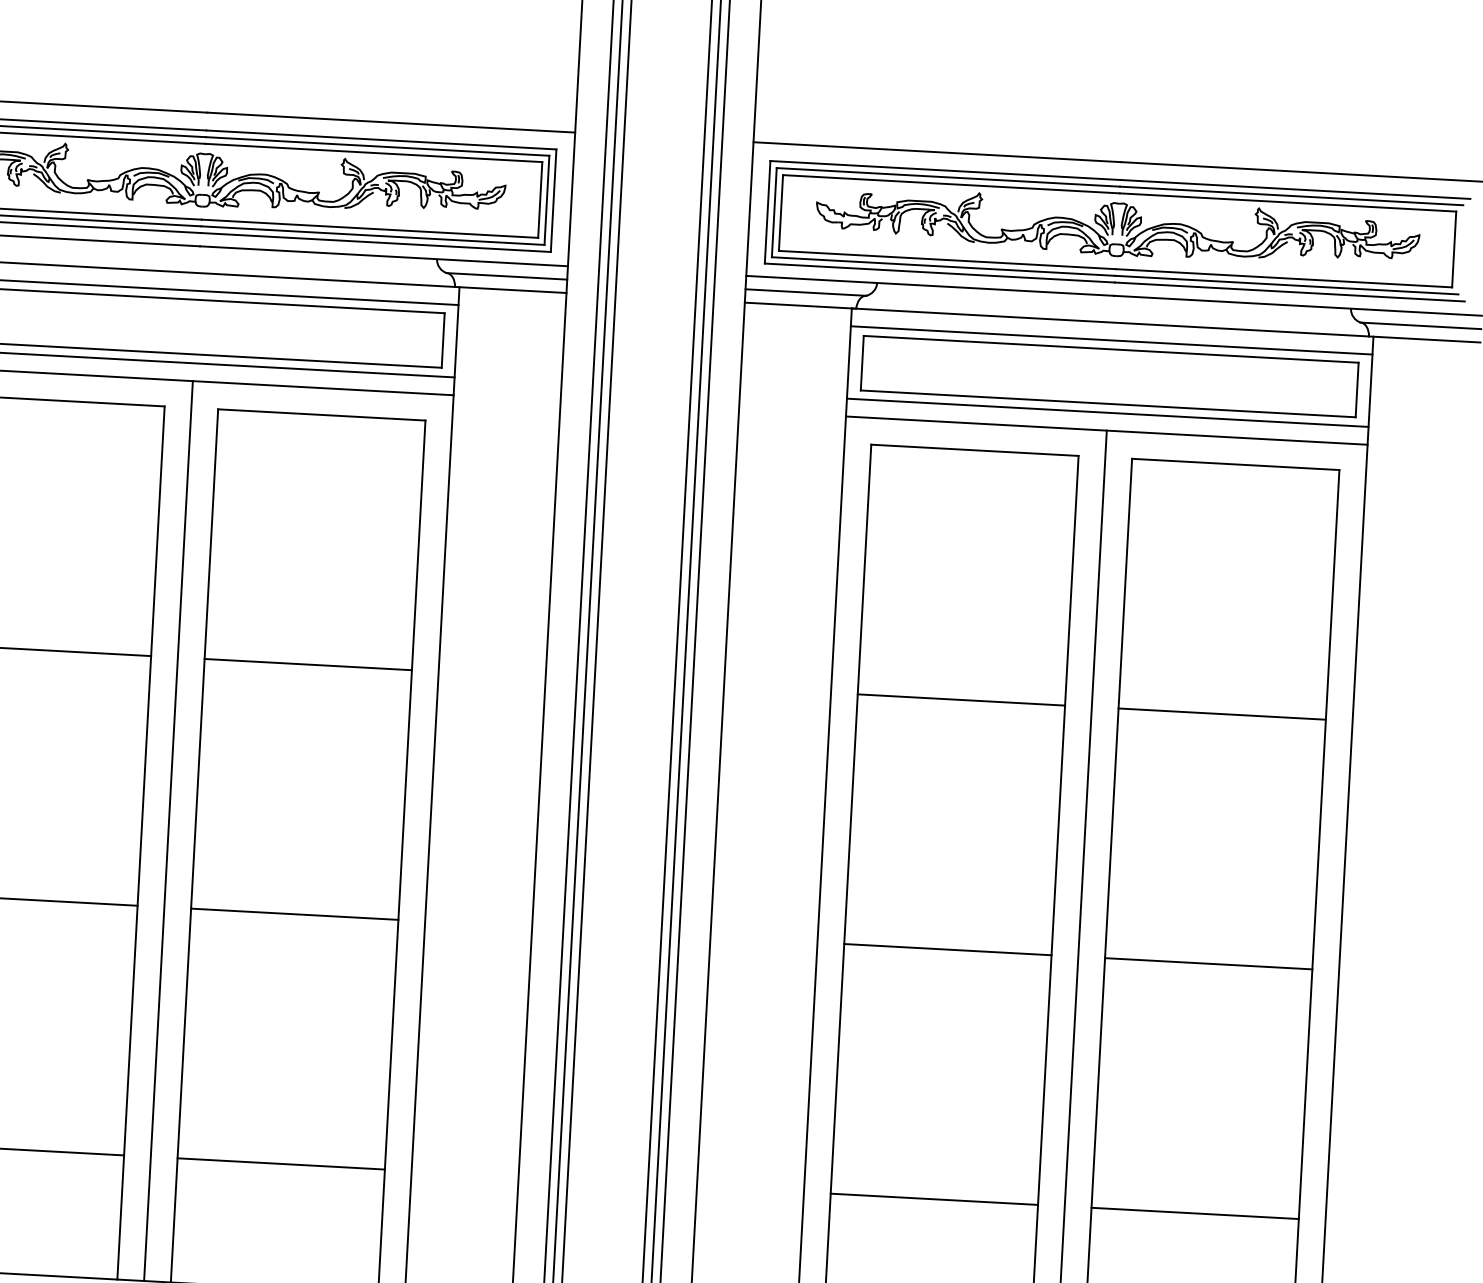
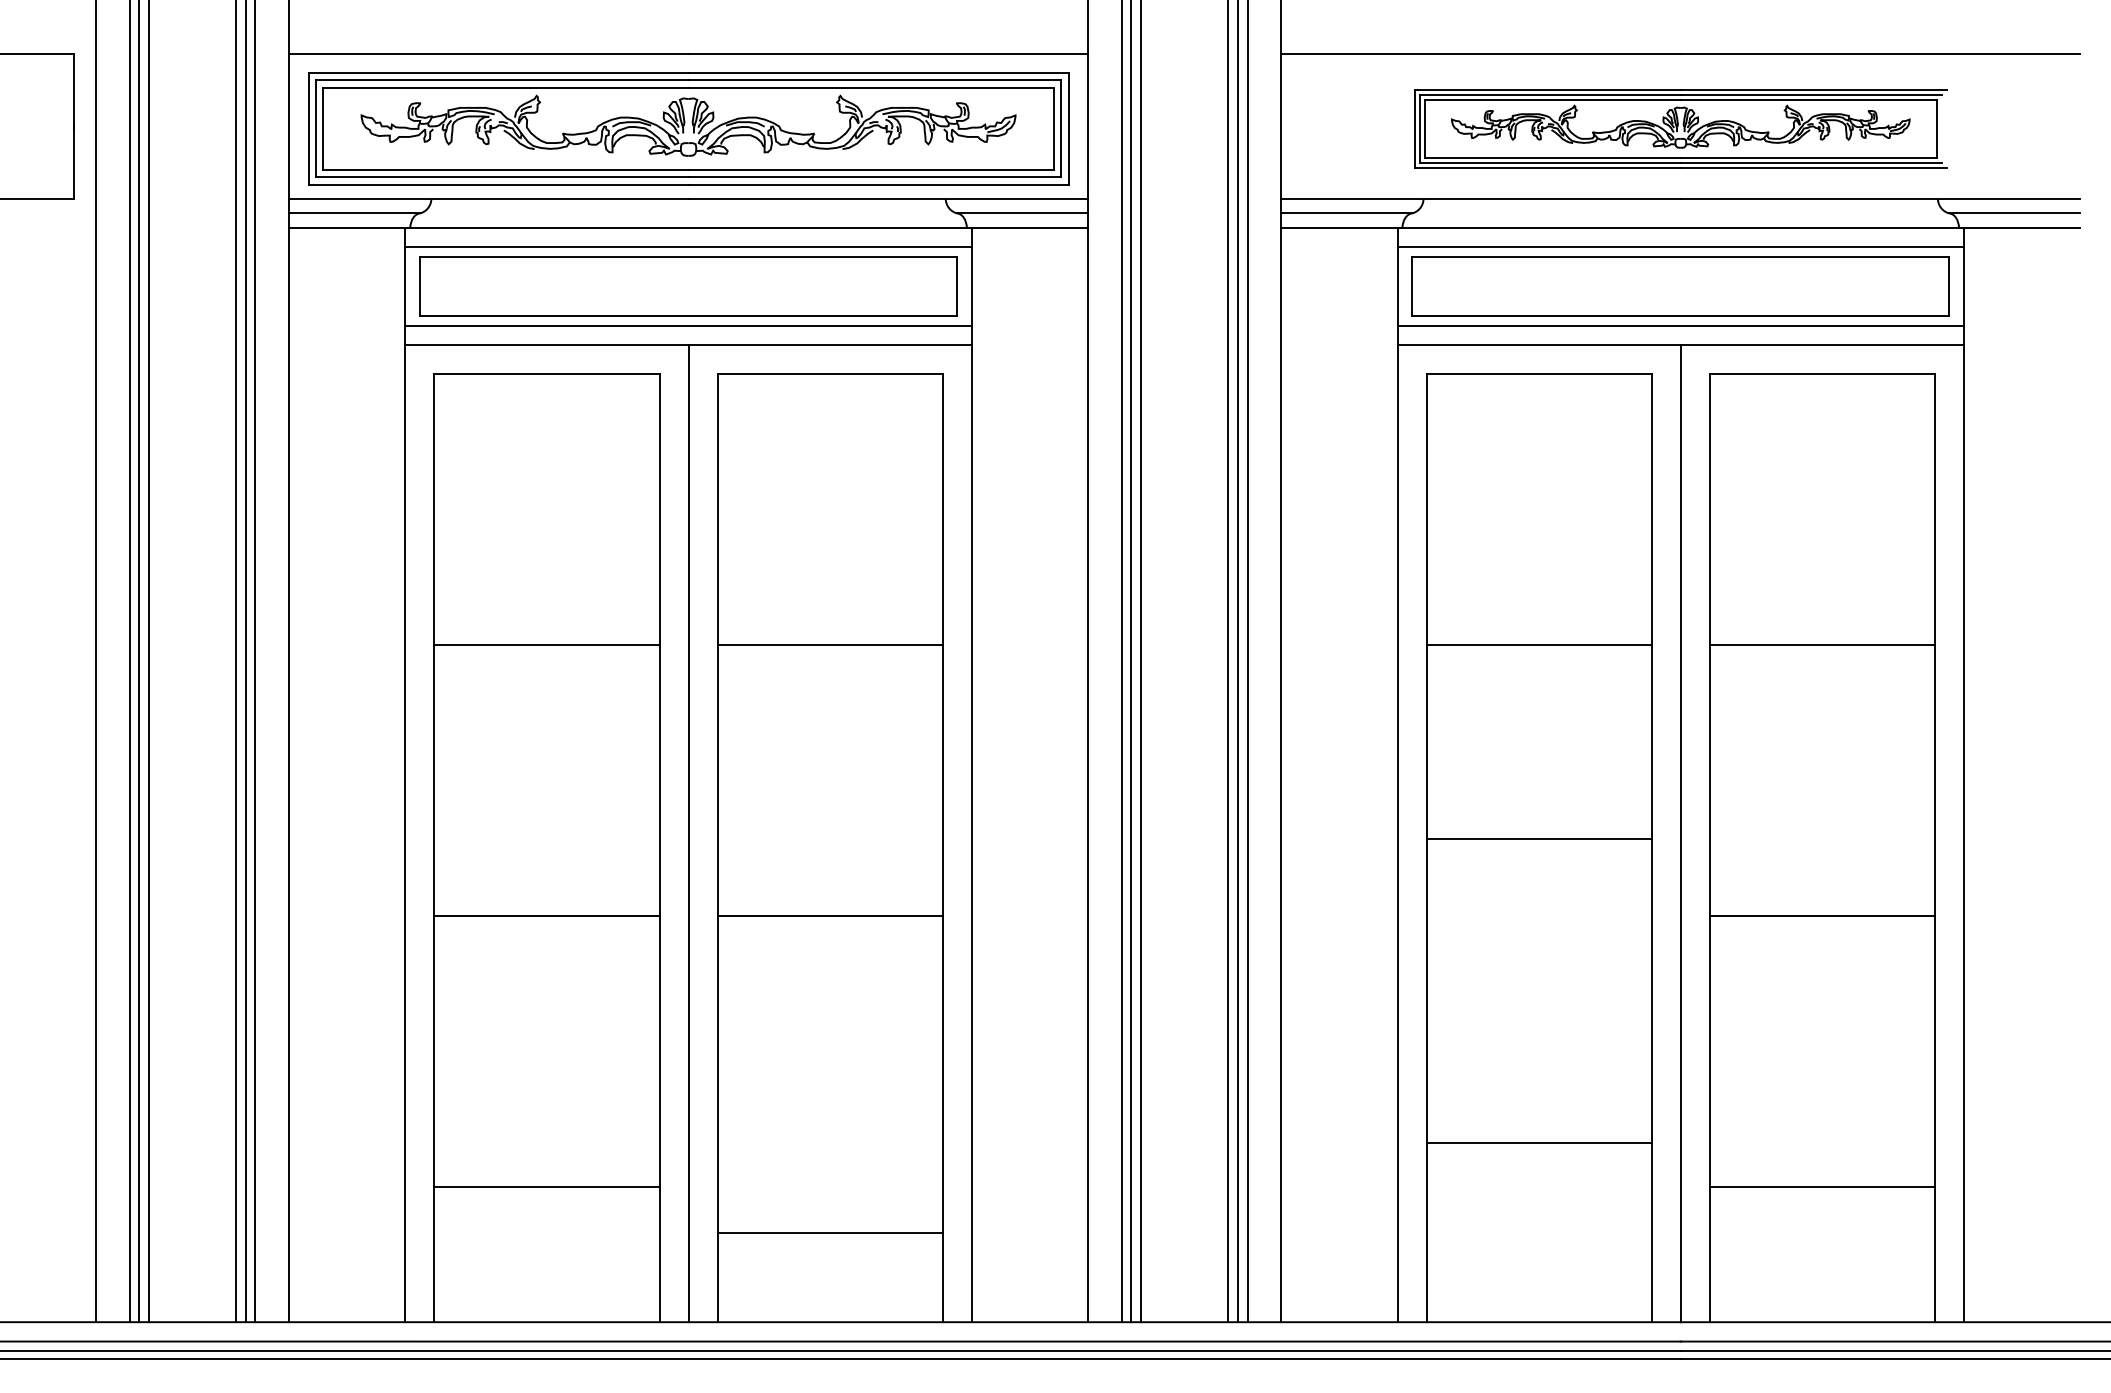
part: (1117, 230) -> (1680, 128), size x0.7
line: (947, 949) -> (1538, 839), moved
line: (280, 1163) -> (829, 1233), moved
line: (933, 1199) -> (1538, 1143), moved

